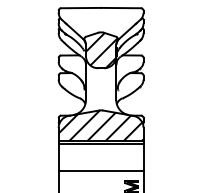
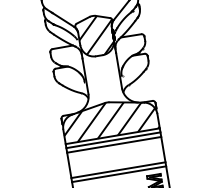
line: (100, 148) -> (113, 144), added
line: (100, 175) -> (118, 174), added

